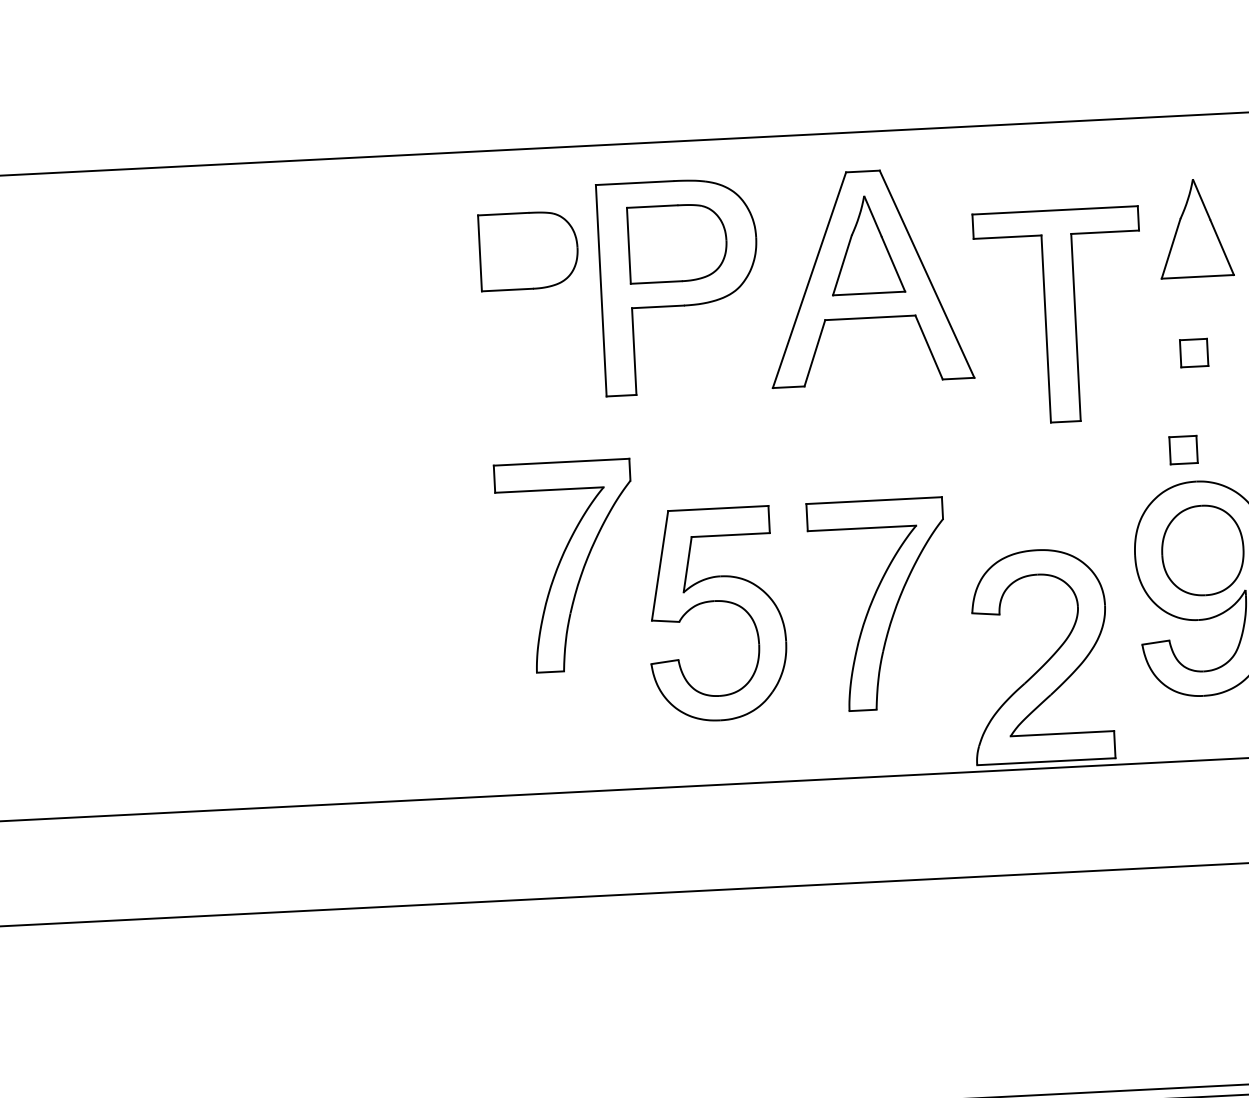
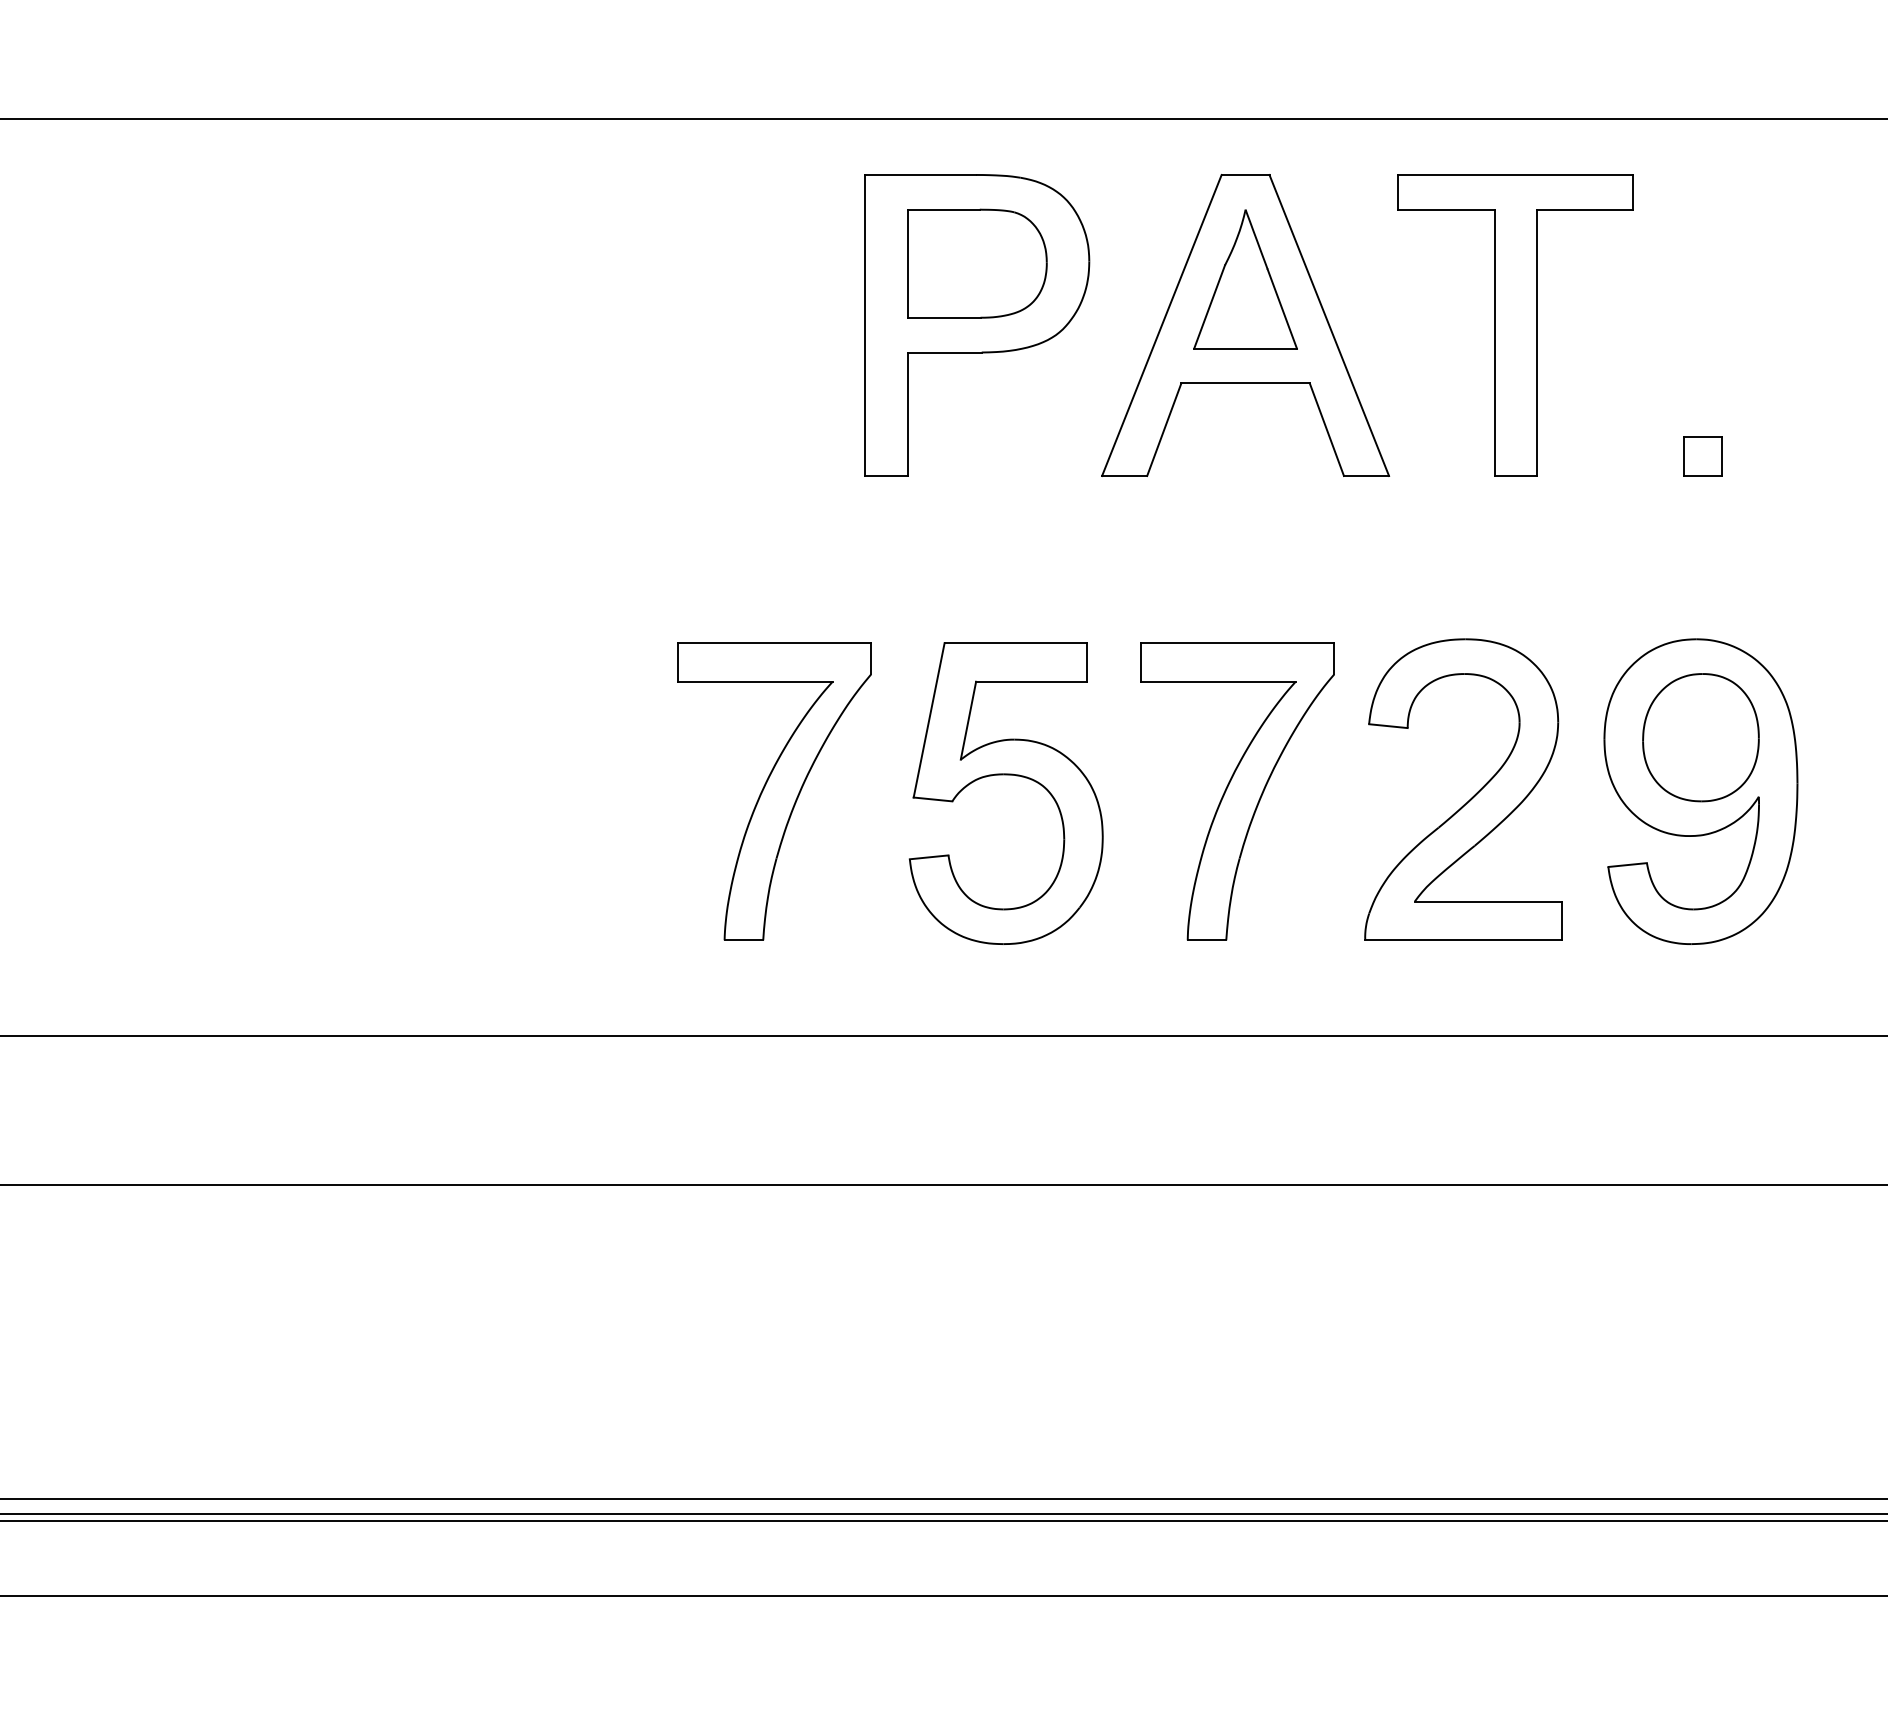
part: (1195, 228) -> (1713, 279), removed
part: (528, 250) -> (765, 263), removed
part: (1060, 316) -> (1515, 325), moved
part: (1183, 450) -> (1680, 593), removed
part: (566, 566) -> (774, 791), moved
part: (1046, 661) -> (1471, 797), moved

